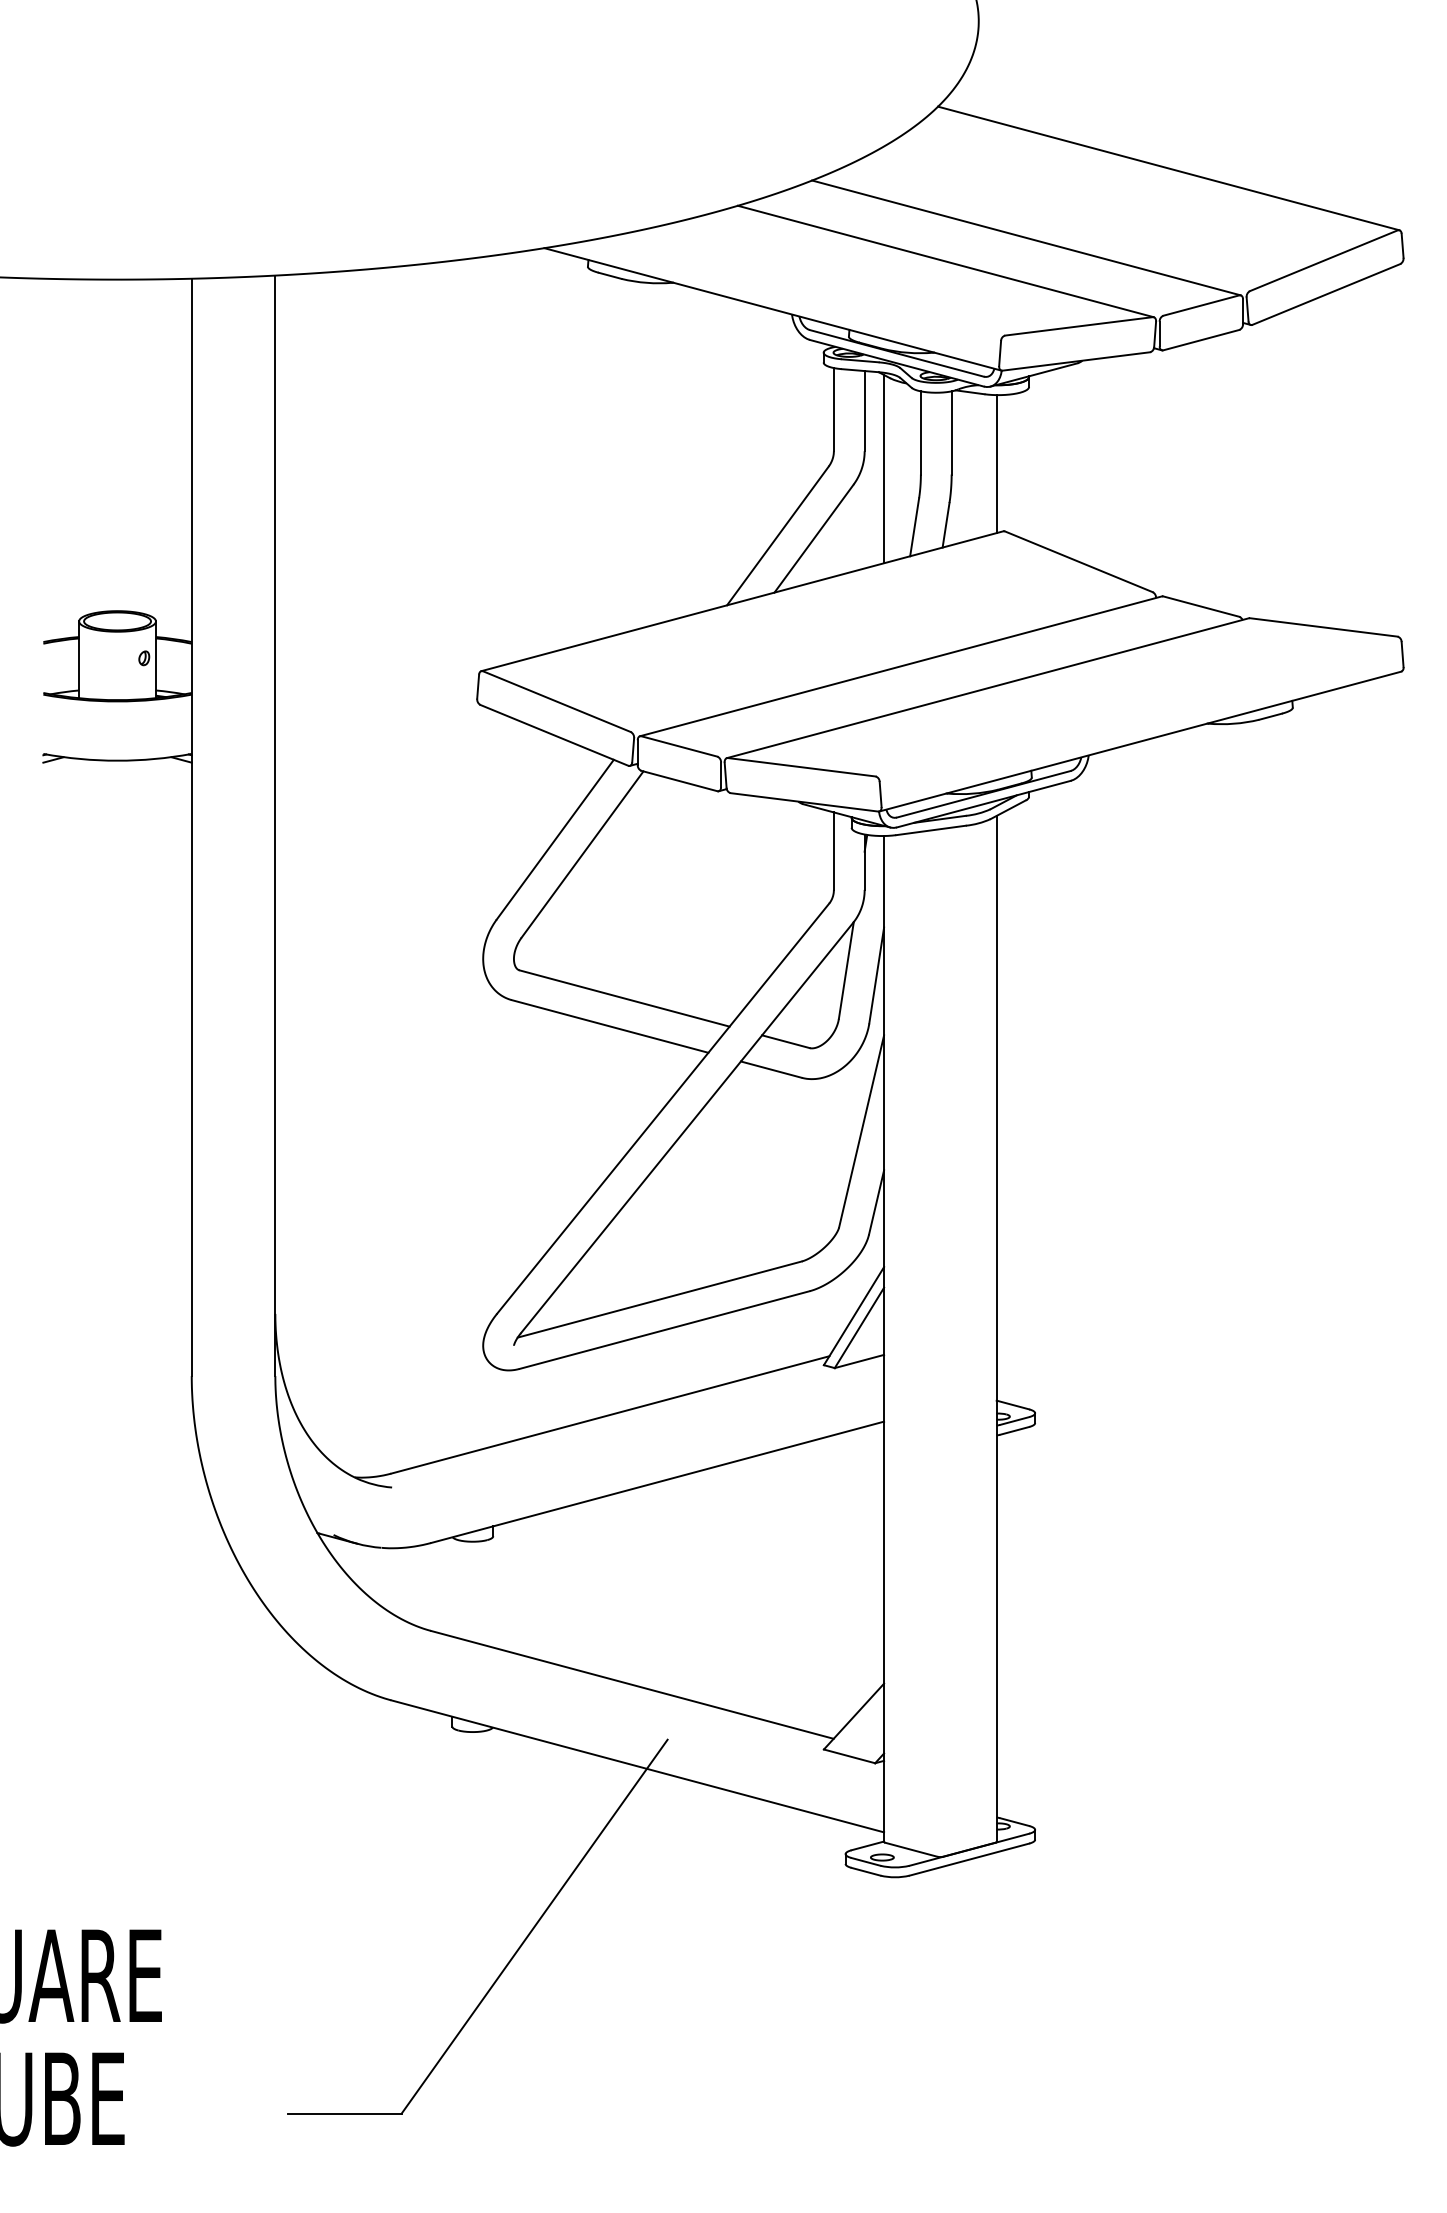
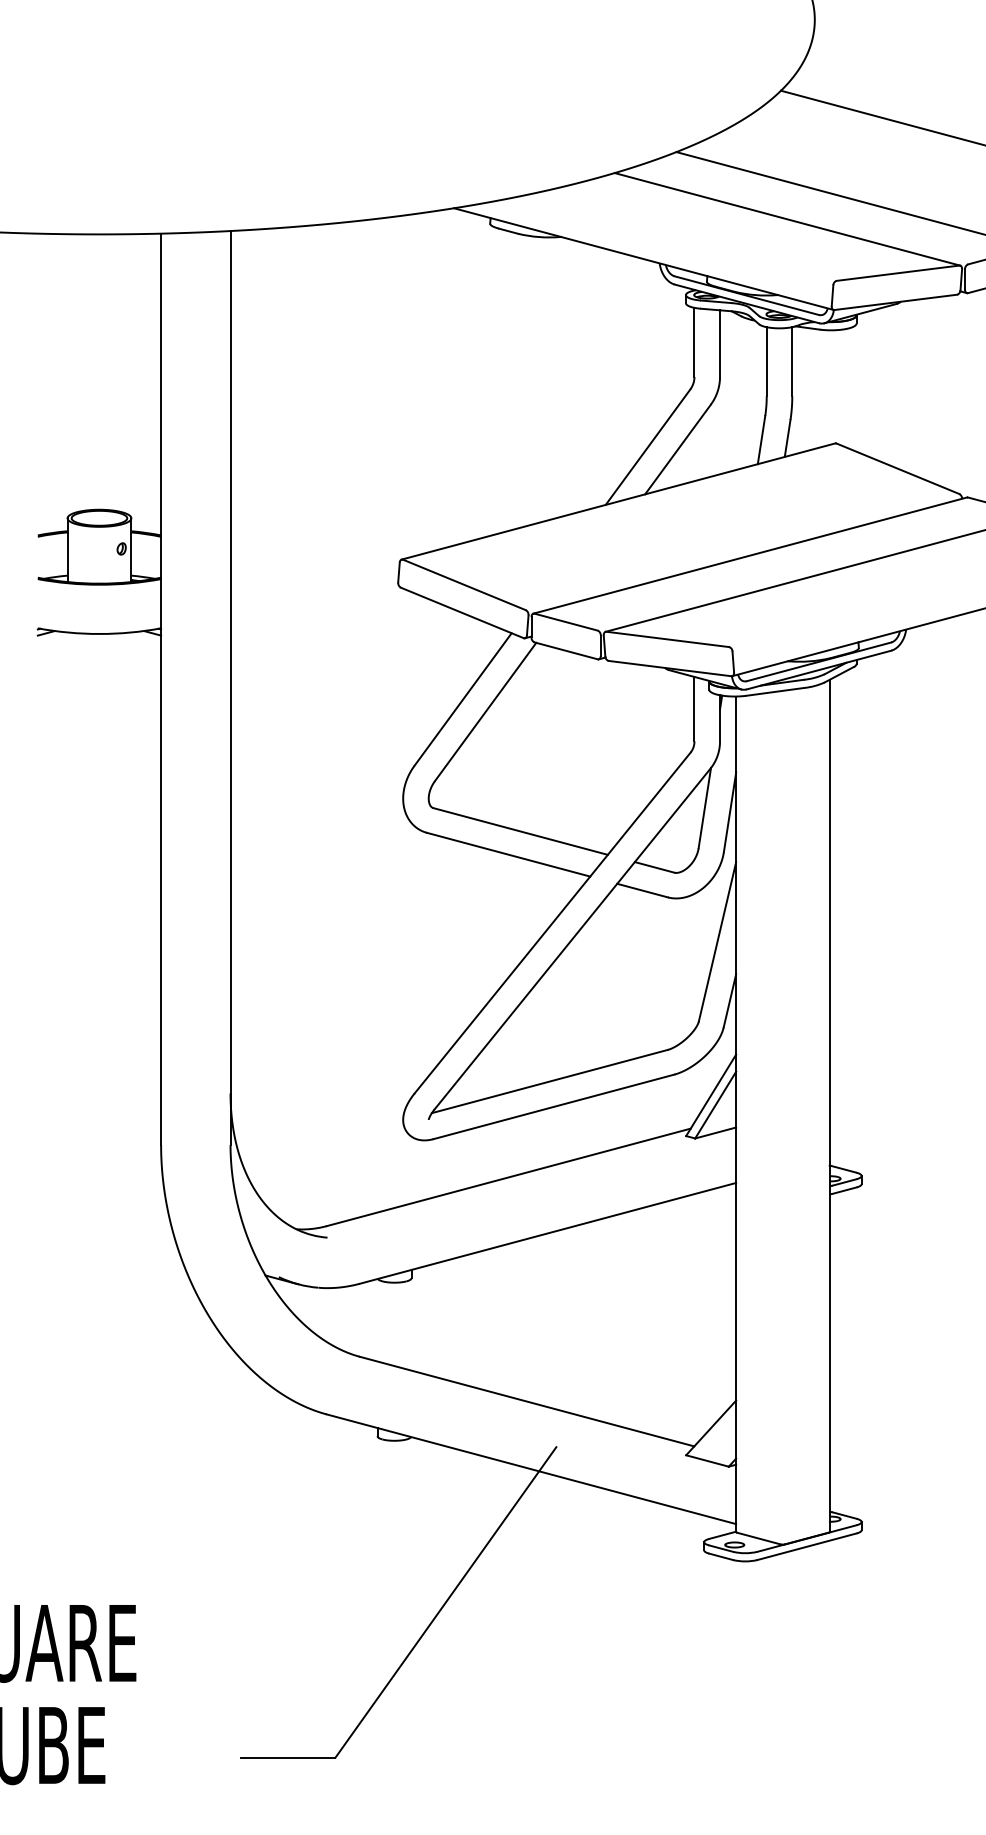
line: (996, 464) -> (829, 387), removed
line: (884, 469) -> (736, 392), removed

